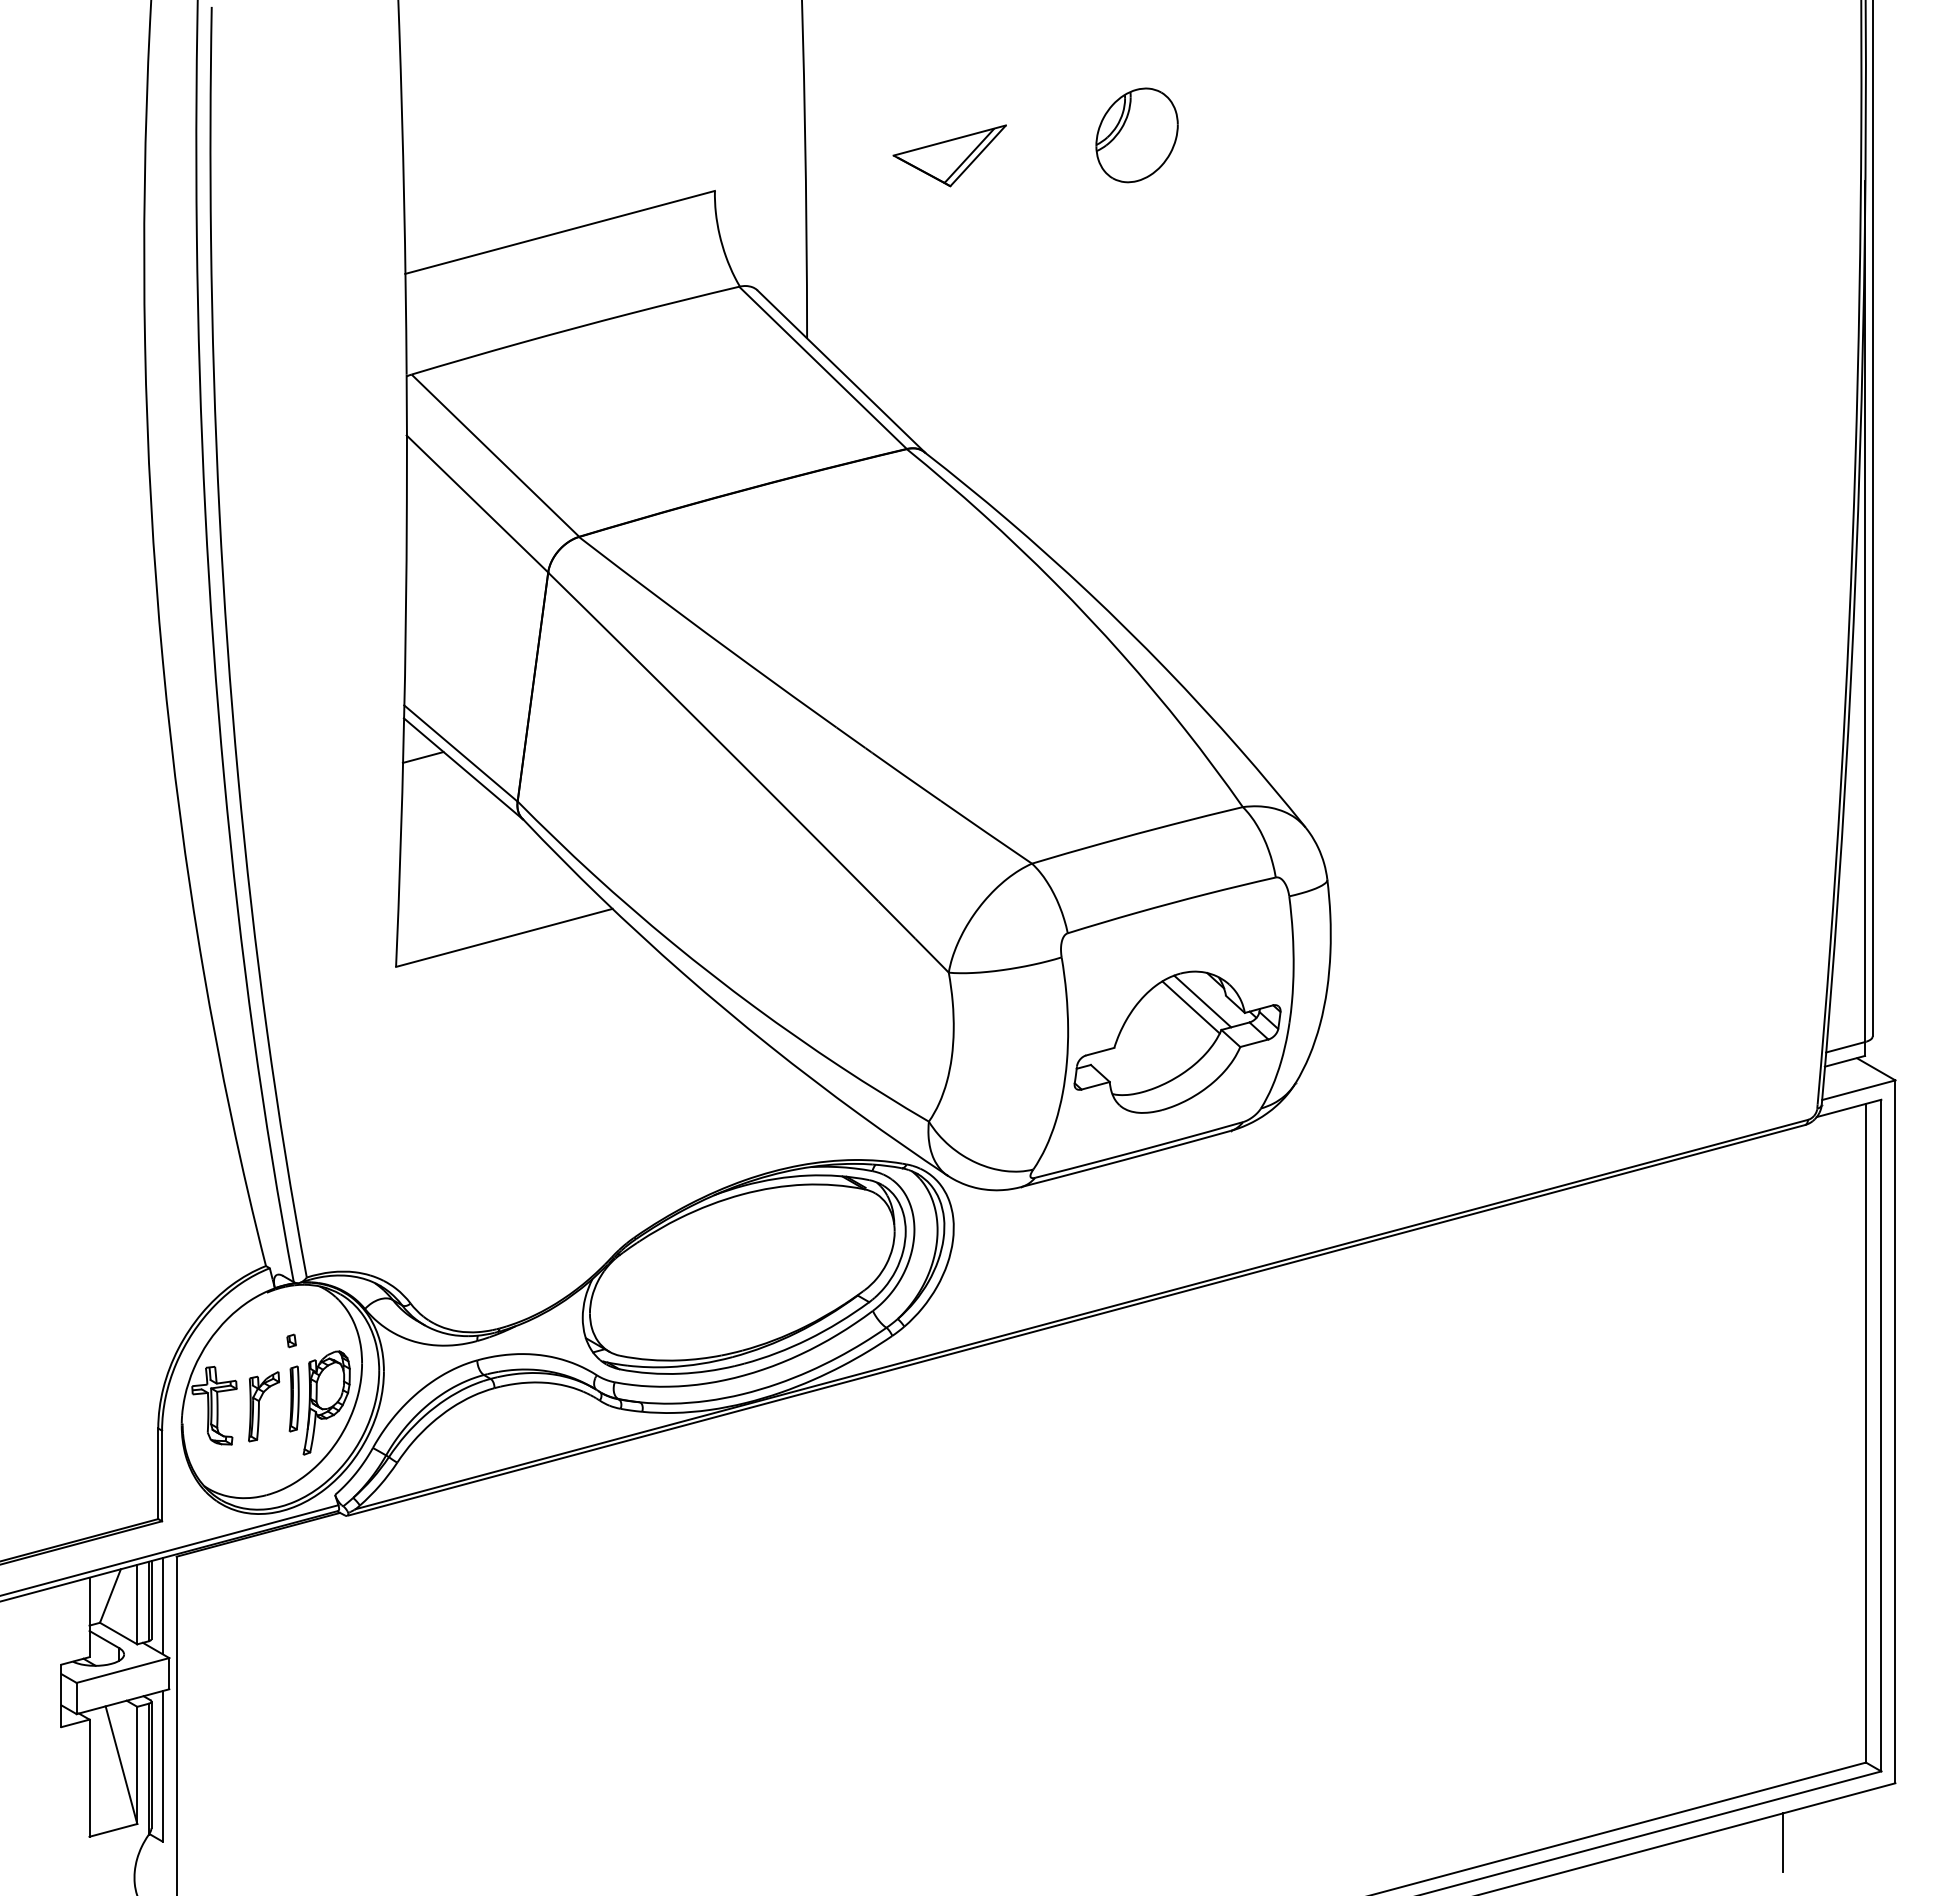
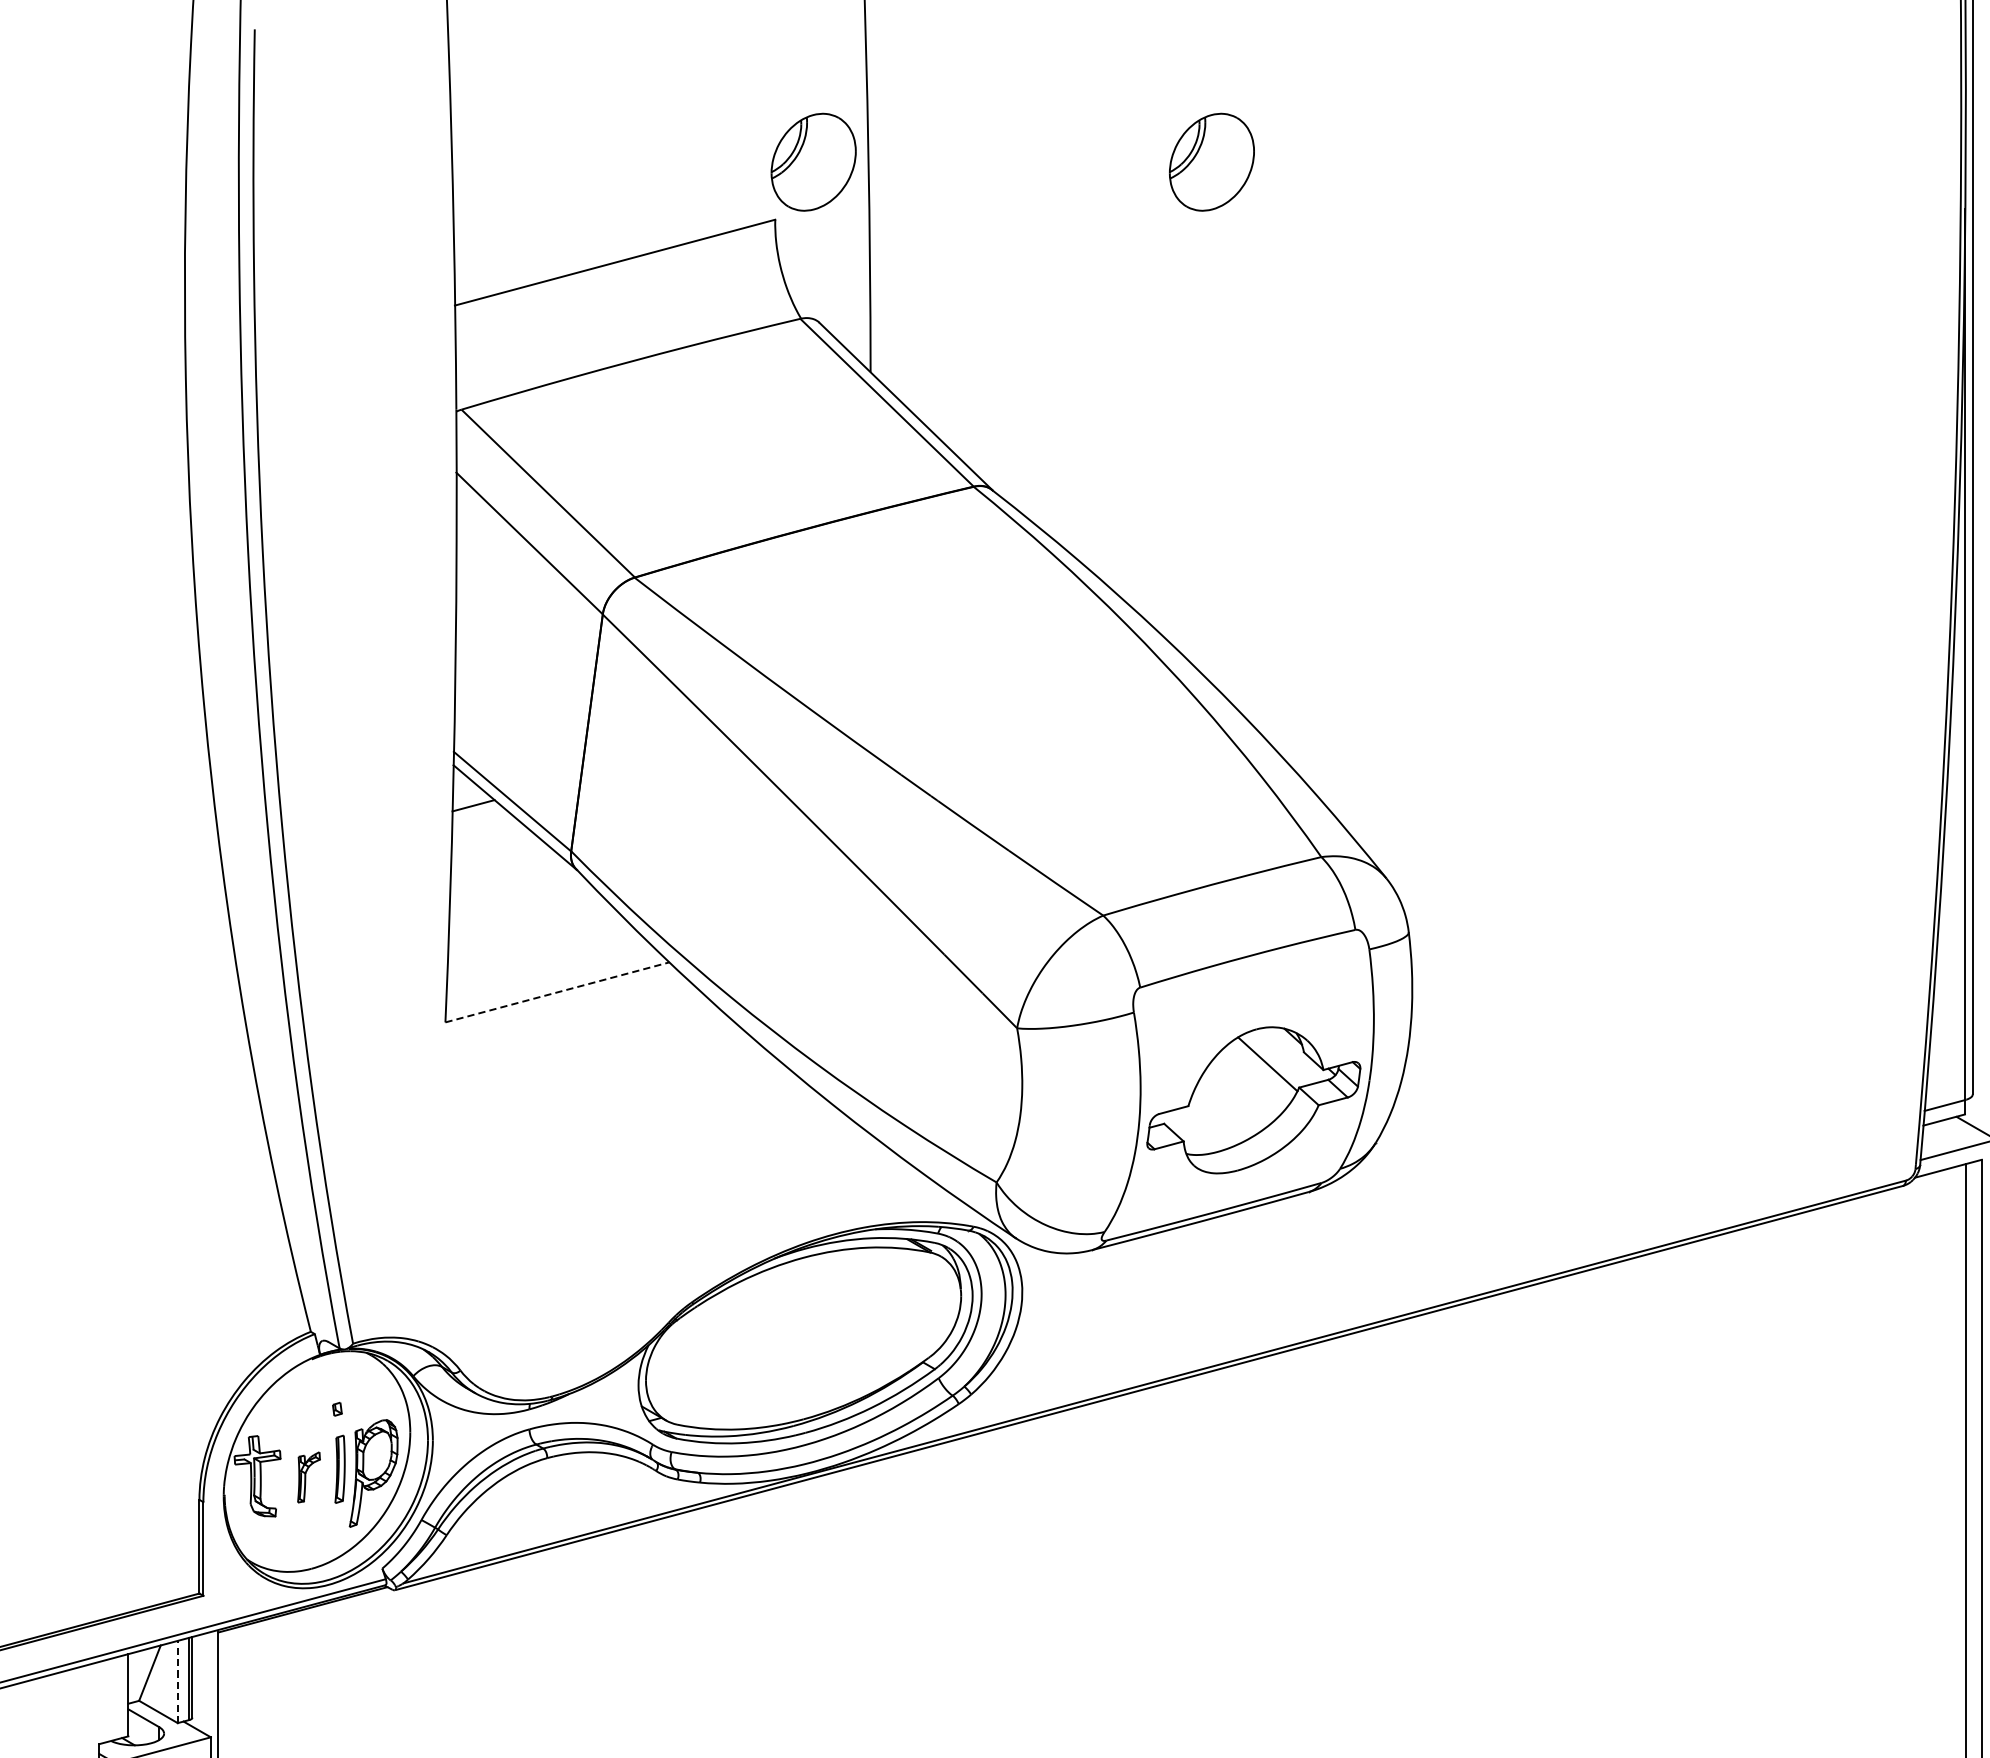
part: (751, 135) -> (813, 162), added
part: (949, 155) -> (1017, 183), removed
line: (504, 937) -> (557, 991), solid -> dashed
line: (1202, 1001) -> (1279, 1058), removed
part: (264, 1406) -> (309, 1477), size x0.7
line: (137, 1604) -> (177, 1681), solid -> dashed
line: (162, 1606) -> (203, 1683), removed

